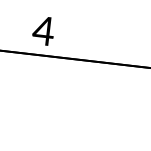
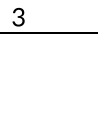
text: (43, 29) -> (18, 16), 4 -> 3

